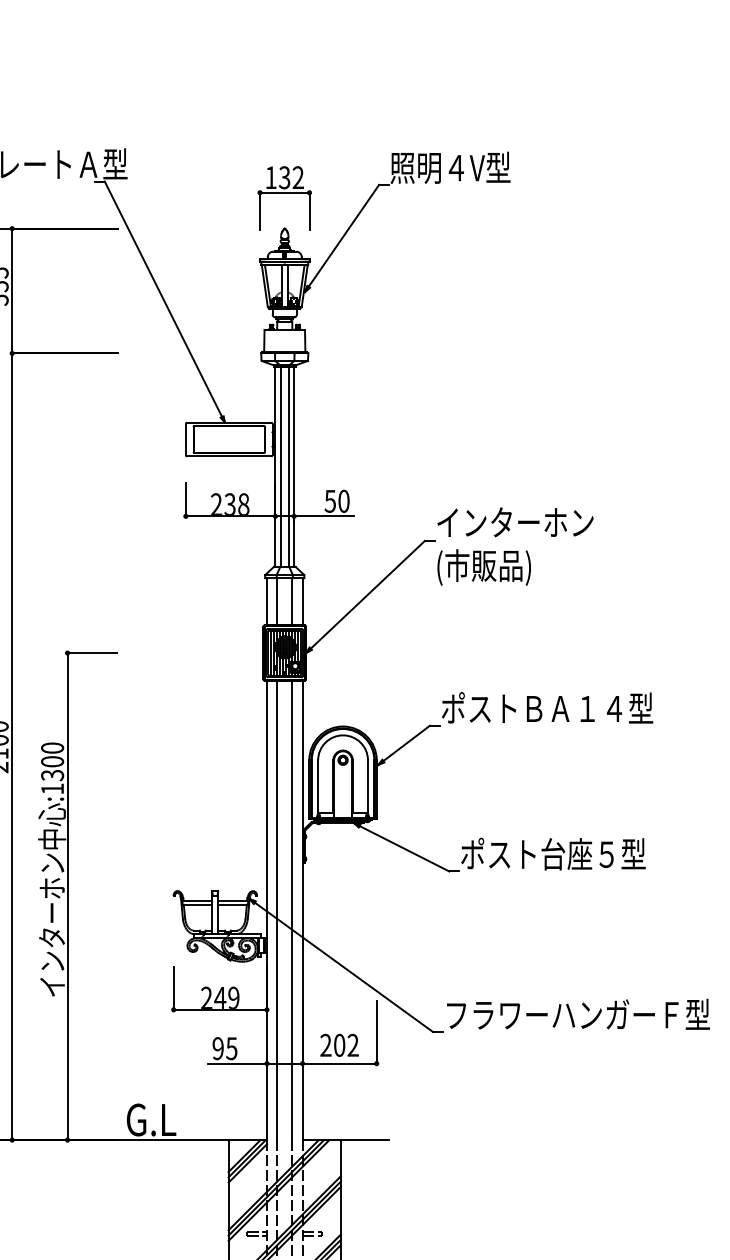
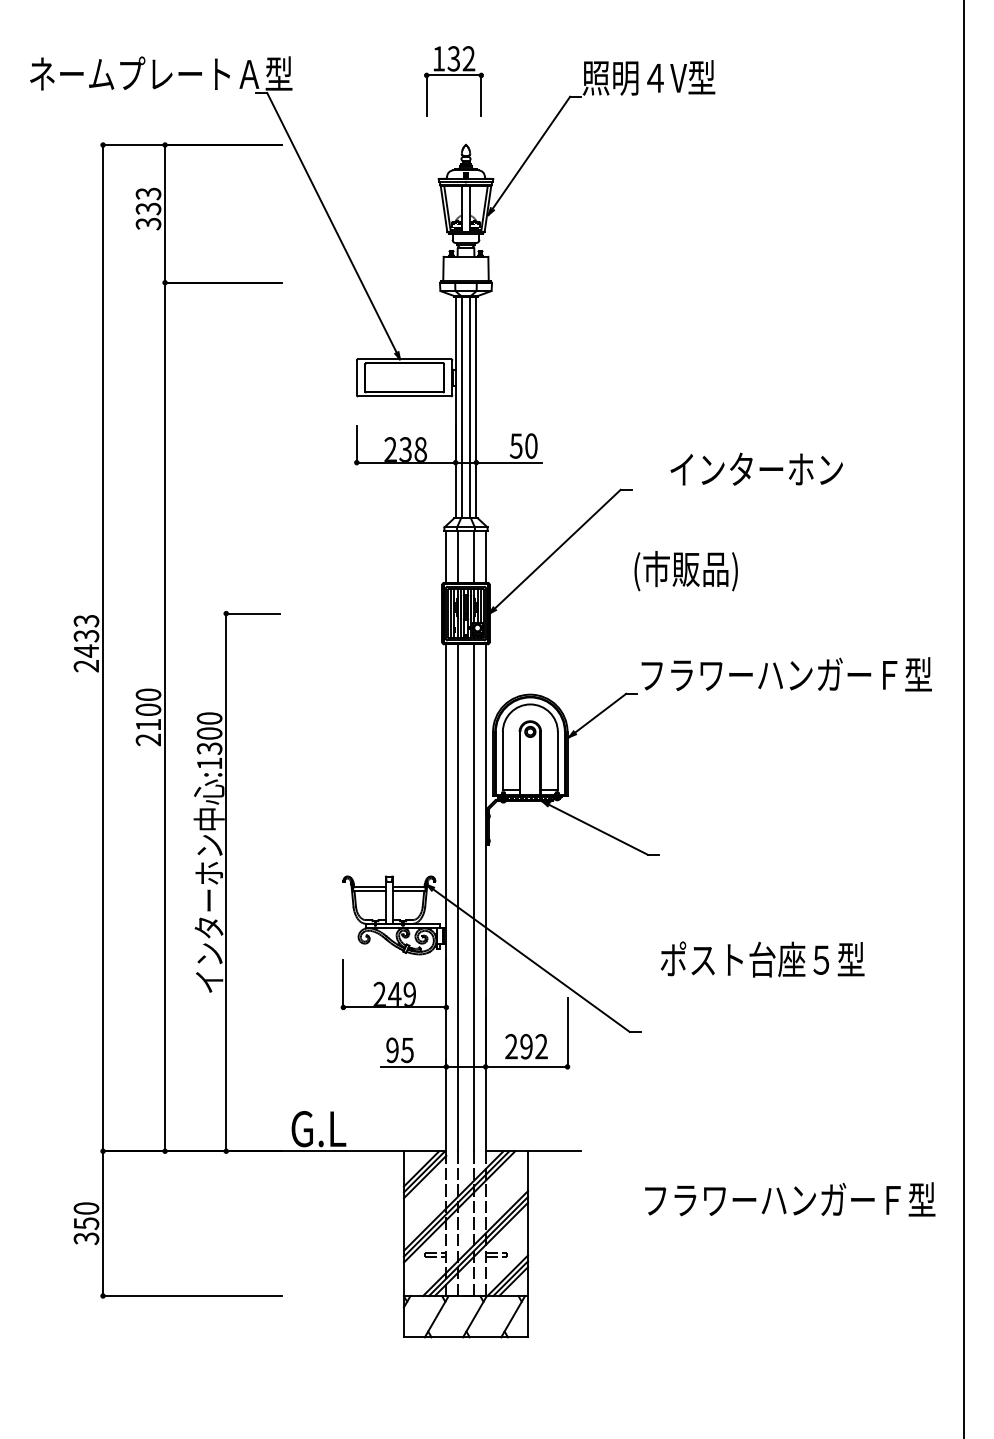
part: (284, 198) -> (453, 81), moved
text: (515, 521) -> (756, 468), moved
text: (483, 567) -> (685, 571), moved
text: (574, 707) -> (785, 673), ポストＢＡ１４型 -> フラワーハンガーＦ型
text: (553, 854) -> (762, 959), moved
text: (578, 1014) -> (790, 1199), moved
text: (339, 1045) -> (526, 1046), 202 -> 292

